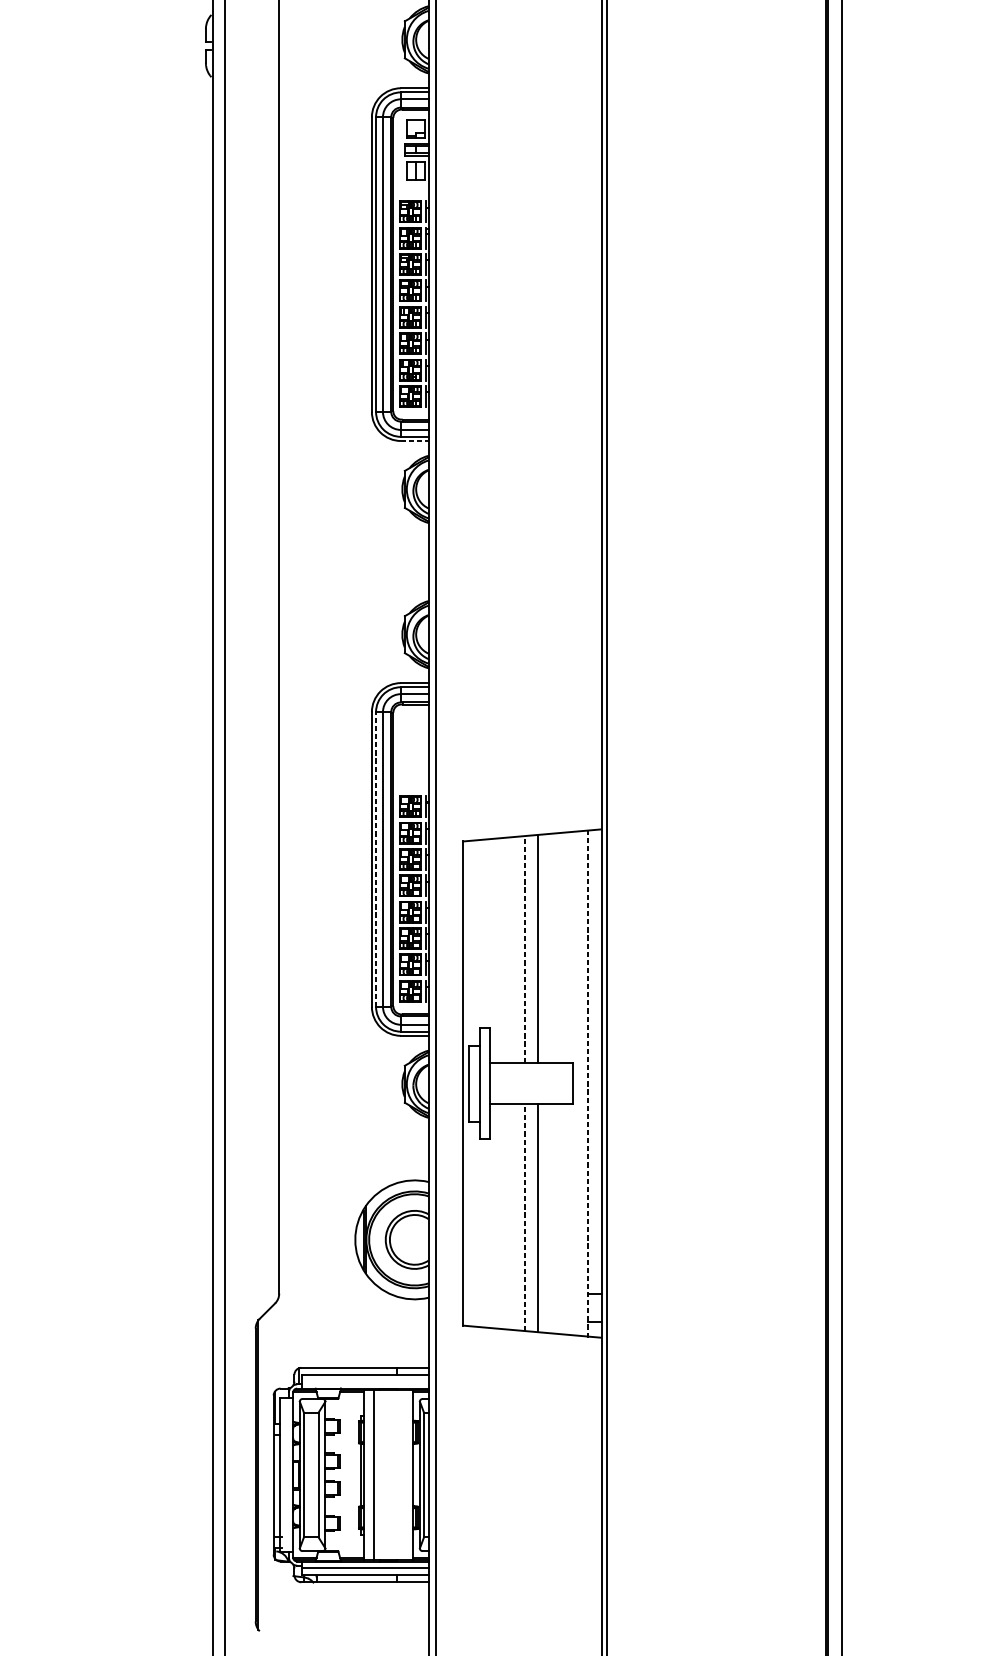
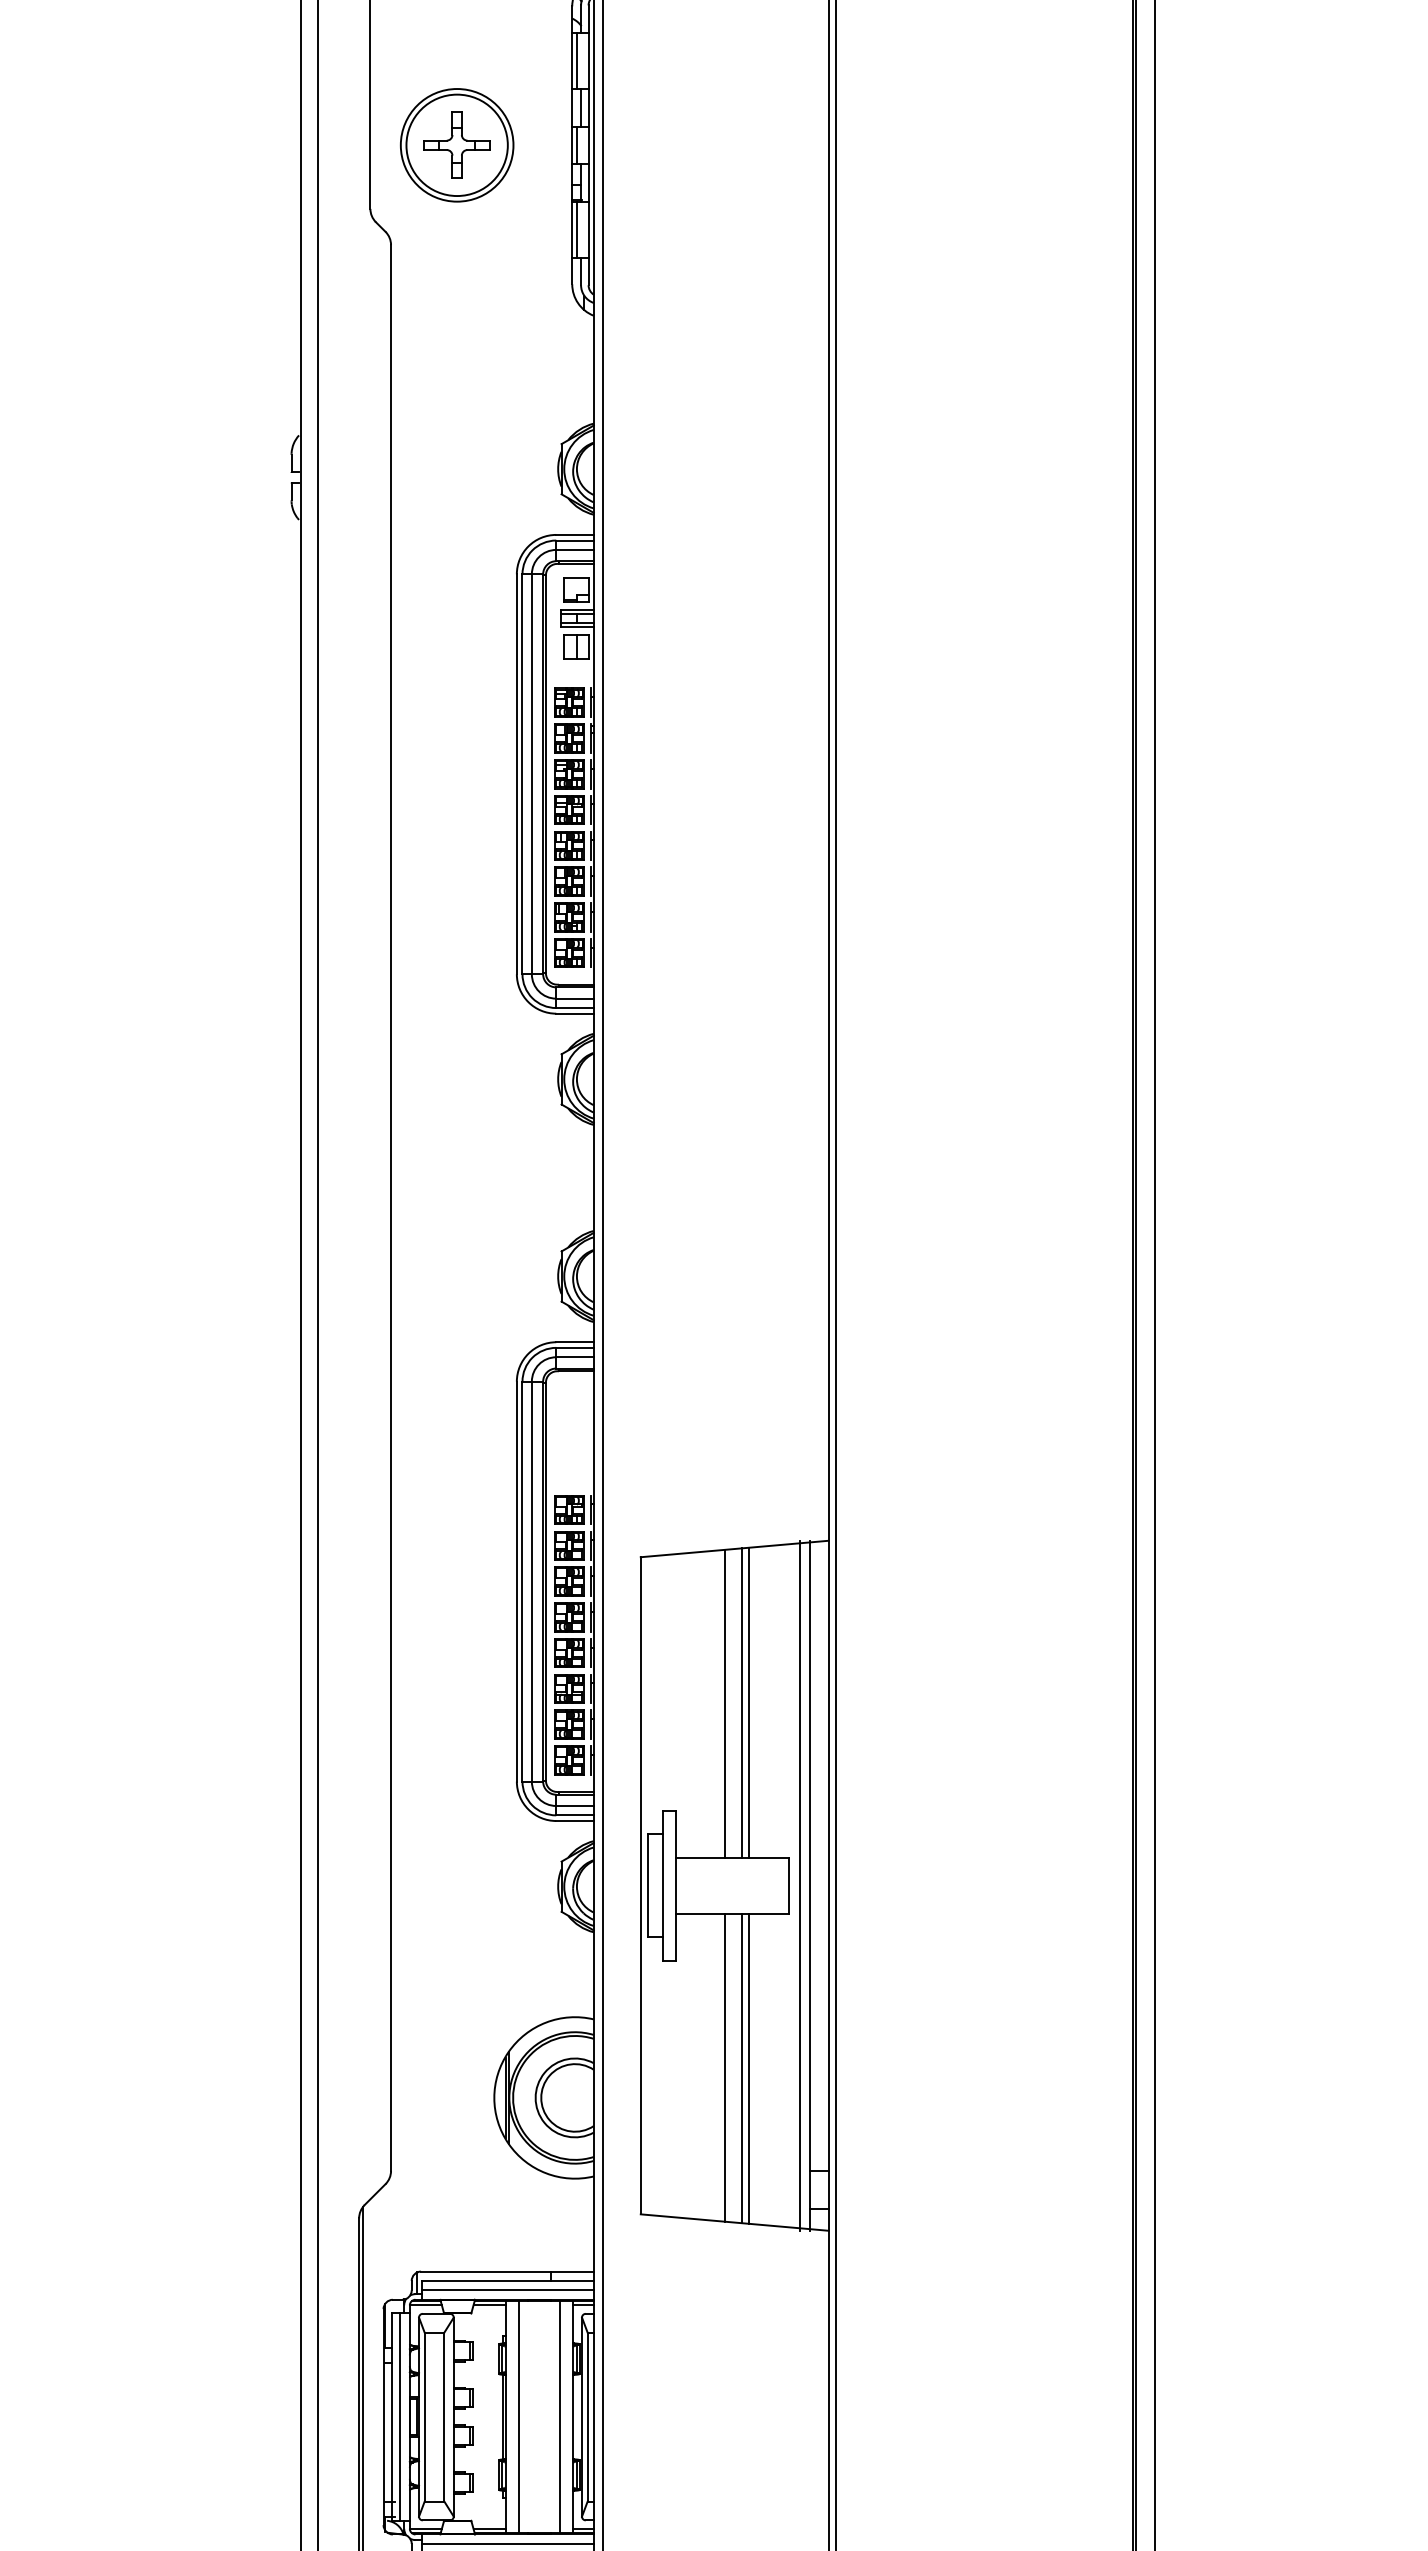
line: (415, 440) -> (575, 1013), dashed -> solid
line: (376, 859) -> (522, 1581), dashed -> solid
line: (542, 948) -> (748, 1702), added
line: (525, 949) -> (725, 1703), dashed -> solid
line: (580, 1083) -> (800, 1885), added
line: (587, 1083) -> (809, 1885), dashed -> solid
line: (525, 1217) -> (725, 2067), dashed -> solid
line: (542, 1218) -> (748, 2068), added
line: (365, 1381) -> (507, 2290), added
line: (286, 1474) -> (400, 2416), added
line: (403, 1475) -> (559, 2417), added

